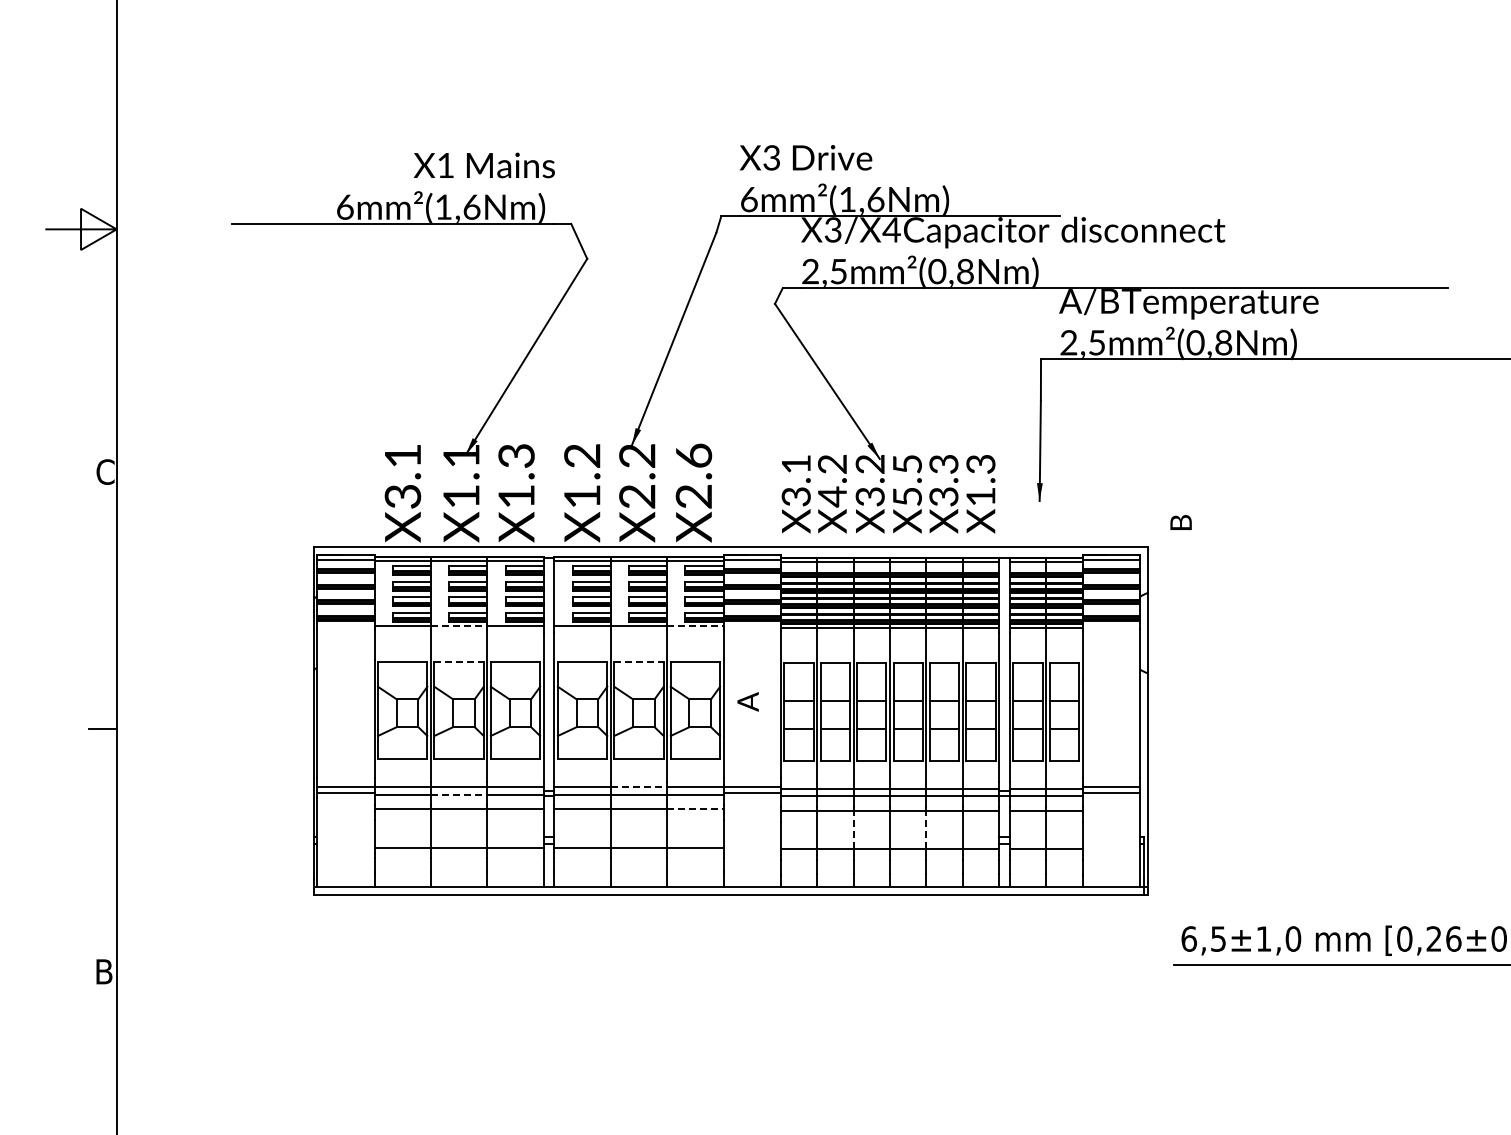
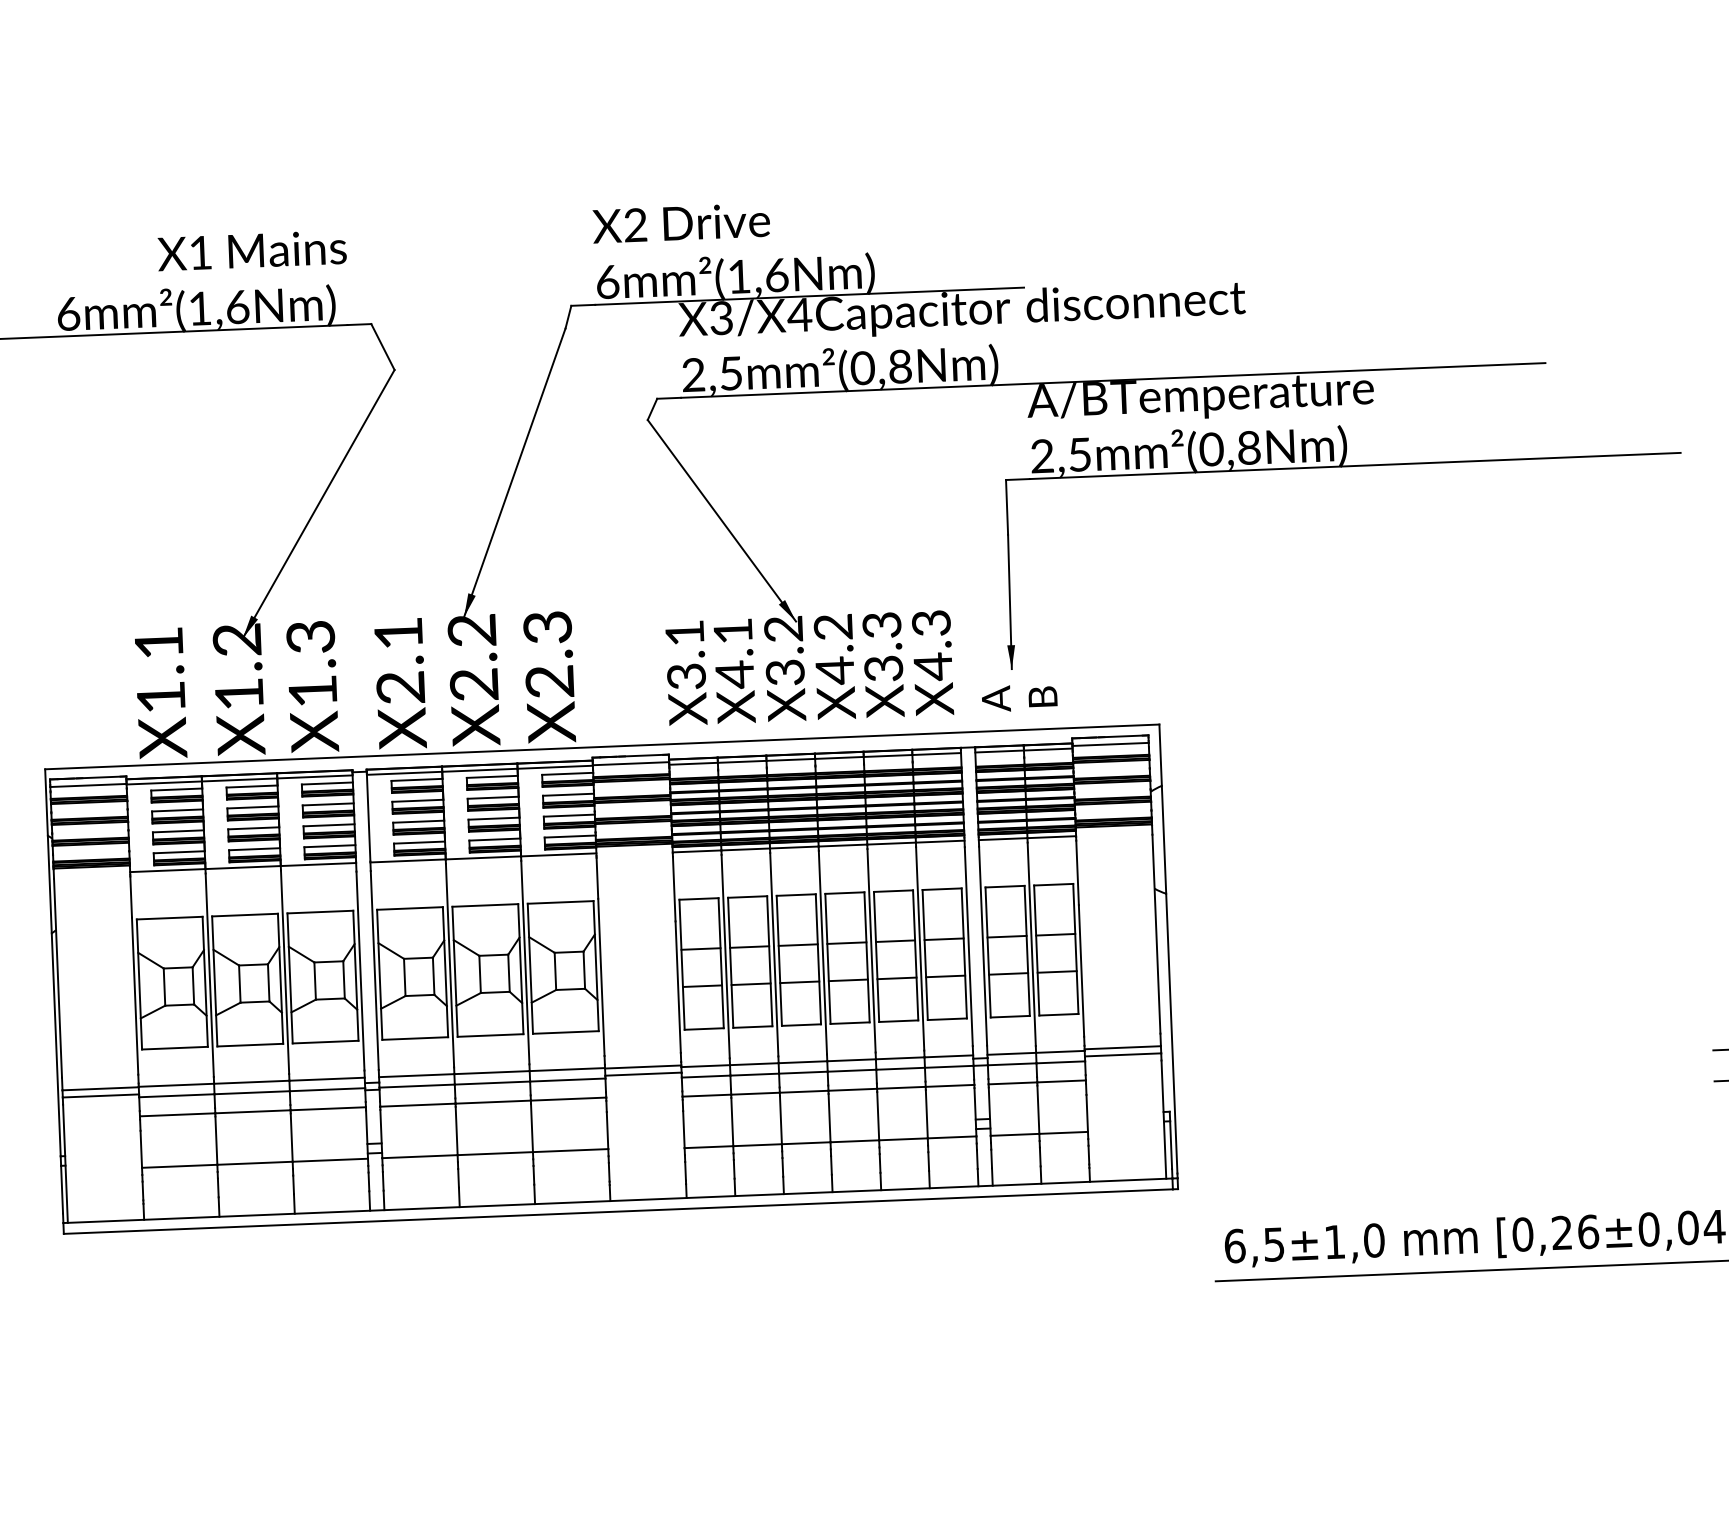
text: (771, 159) -> (635, 227), X3 -> X2
text: (461, 455) -> (237, 639), X1.1 -> X1.2
text: (693, 455) -> (547, 626), X2.6 -> X2.3
text: (832, 464) -> (733, 631), X4.2 -> X4.1
text: (582, 476) -> (399, 660), X1.2 -> X2.1
text: (907, 481) -> (834, 650), X5.5 -> X4.2
text: (402, 496) -> (160, 697), X3.1 -> X1.1
text: (980, 496) -> (932, 666), X1.3 -> X4.3
text: (1180, 522) -> (1042, 696), moved
line: (459, 626) -> (243, 867), dashed -> solid
line: (695, 626) -> (558, 855), dashed -> solid
line: (459, 661) -> (245, 914), dashed -> solid
line: (639, 661) -> (485, 904), dashed -> solid
text: (747, 701) -> (995, 698), moved
line: (639, 787) -> (492, 1073), dashed -> solid
line: (459, 794) -> (252, 1092), dashed -> solid
line: (695, 809) -> (568, 1099), dashed -> solid
line: (853, 830) -> (780, 1119), dashed -> solid
line: (926, 830) -> (878, 1115), dashed -> solid

